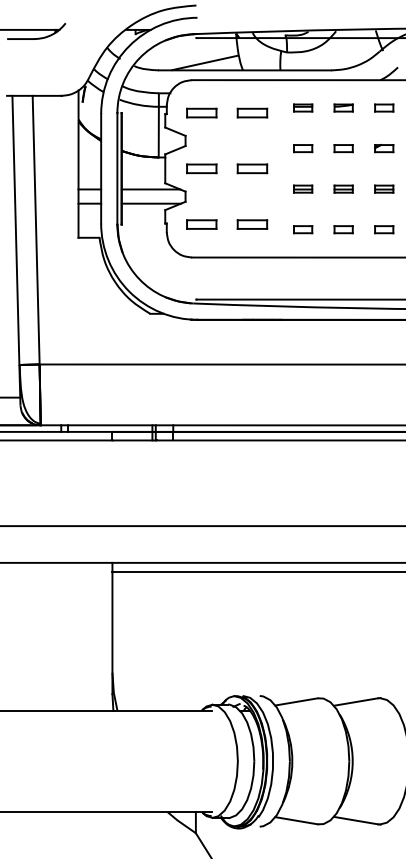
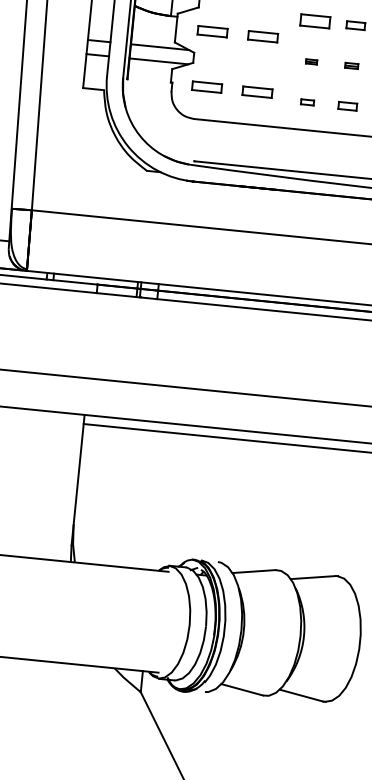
part: (303, 148) -> (315, 21), size x1.6
part: (303, 188) -> (311, 61), size x0.6
part: (343, 188) -> (351, 65), size x0.7
part: (303, 229) -> (307, 102), size x0.7

